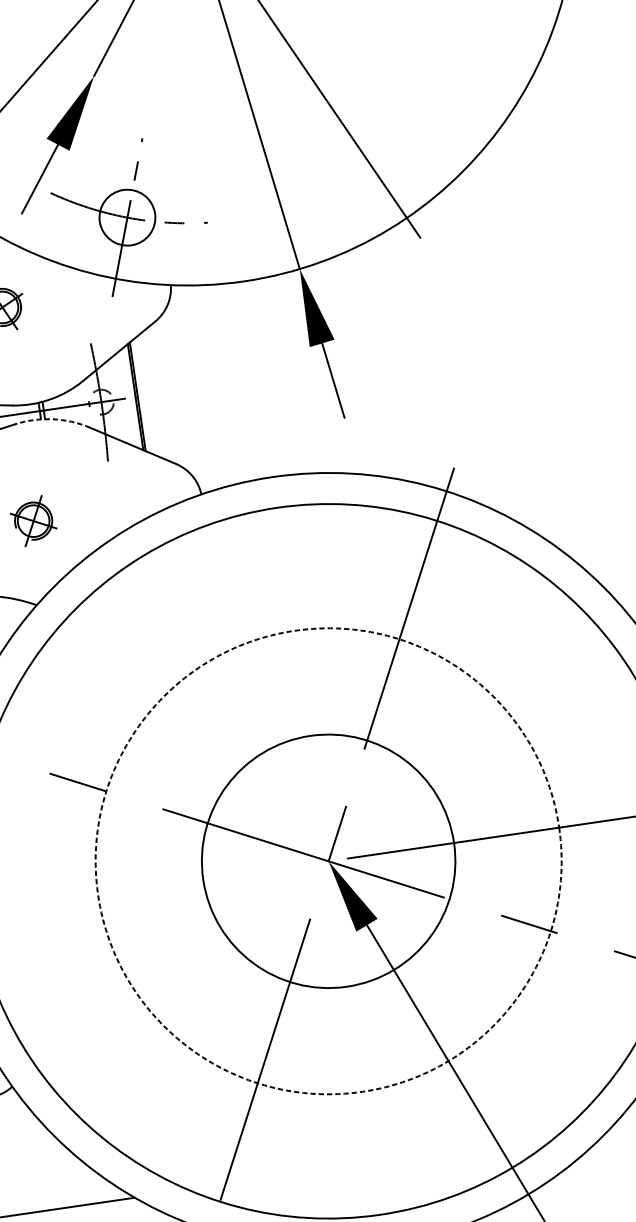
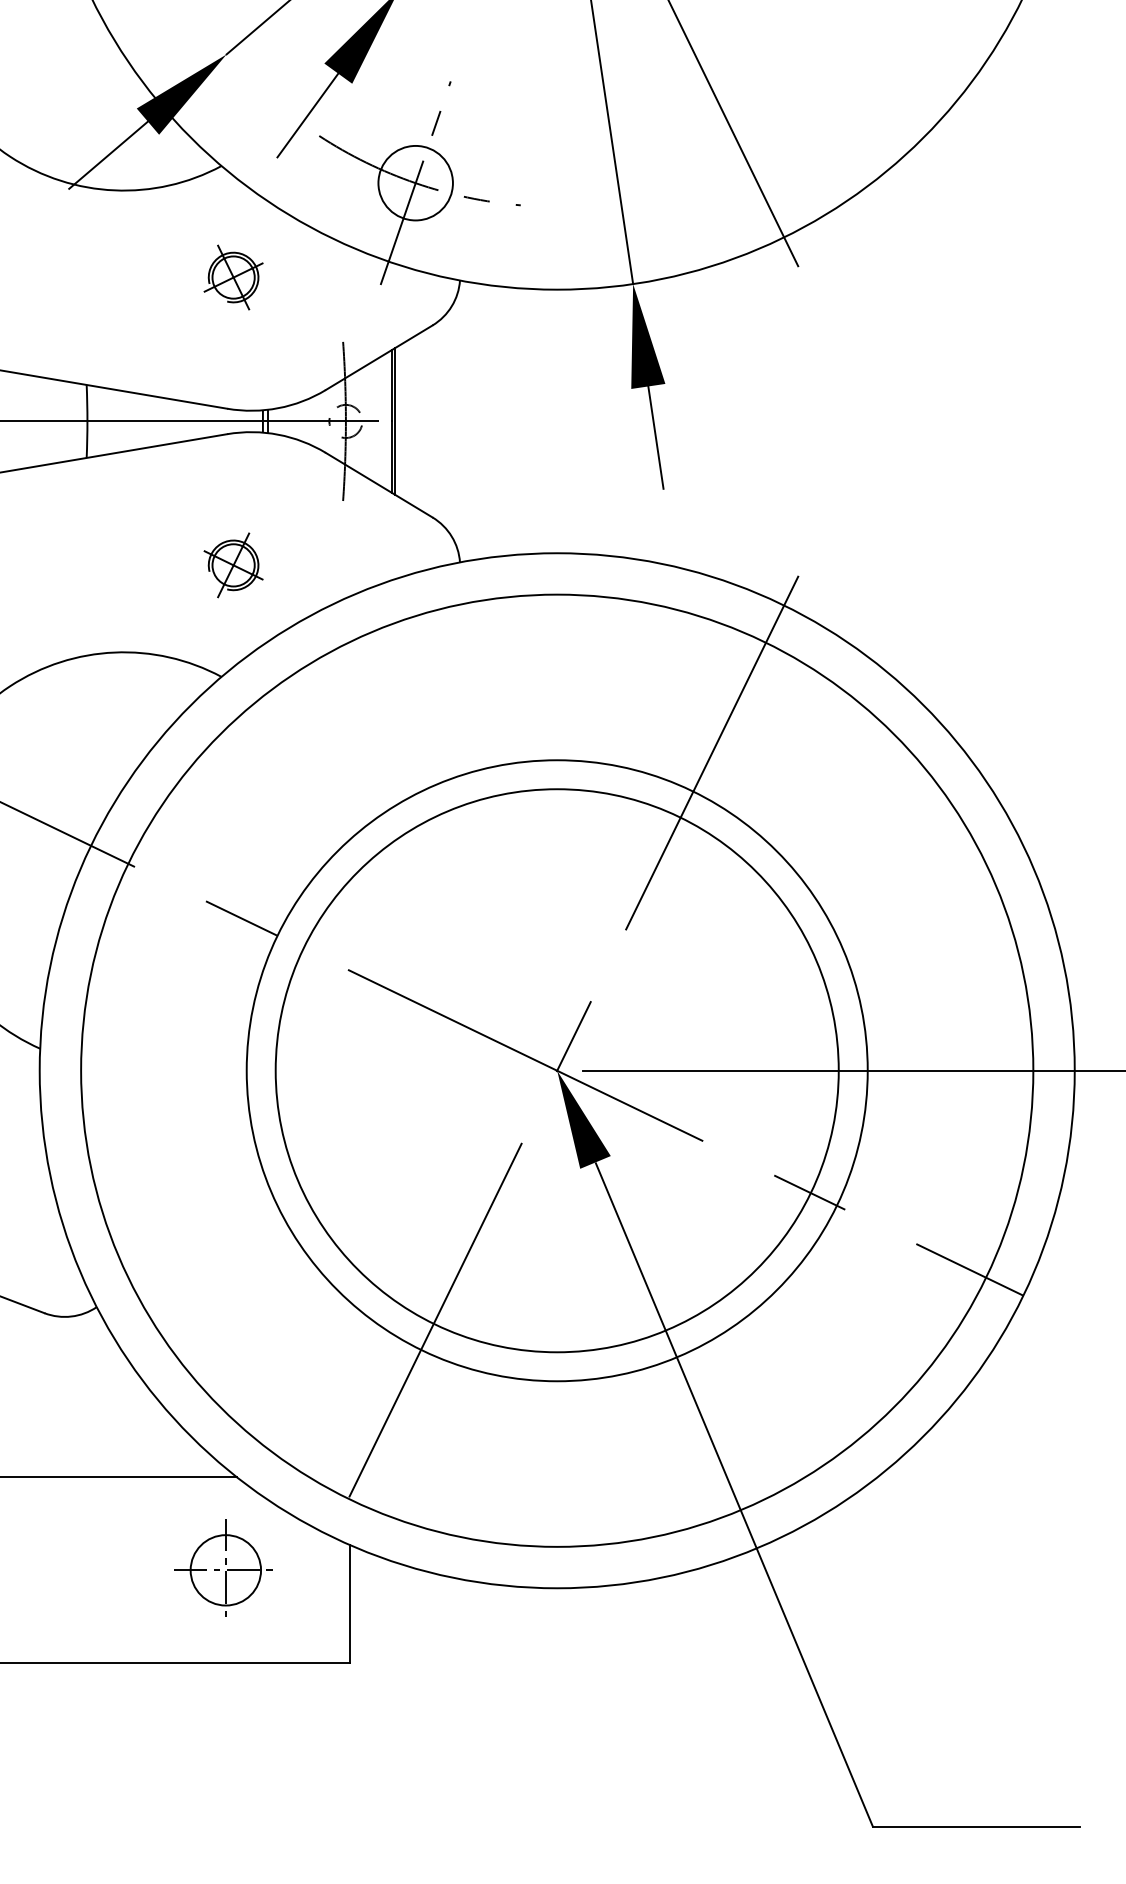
arc: (52, 419) -> (278, 434), dashed -> solid
circle: (328, 861) -> (556, 1070), dashed -> solid
circle: (328, 861) -> (556, 1070), size x1.67

